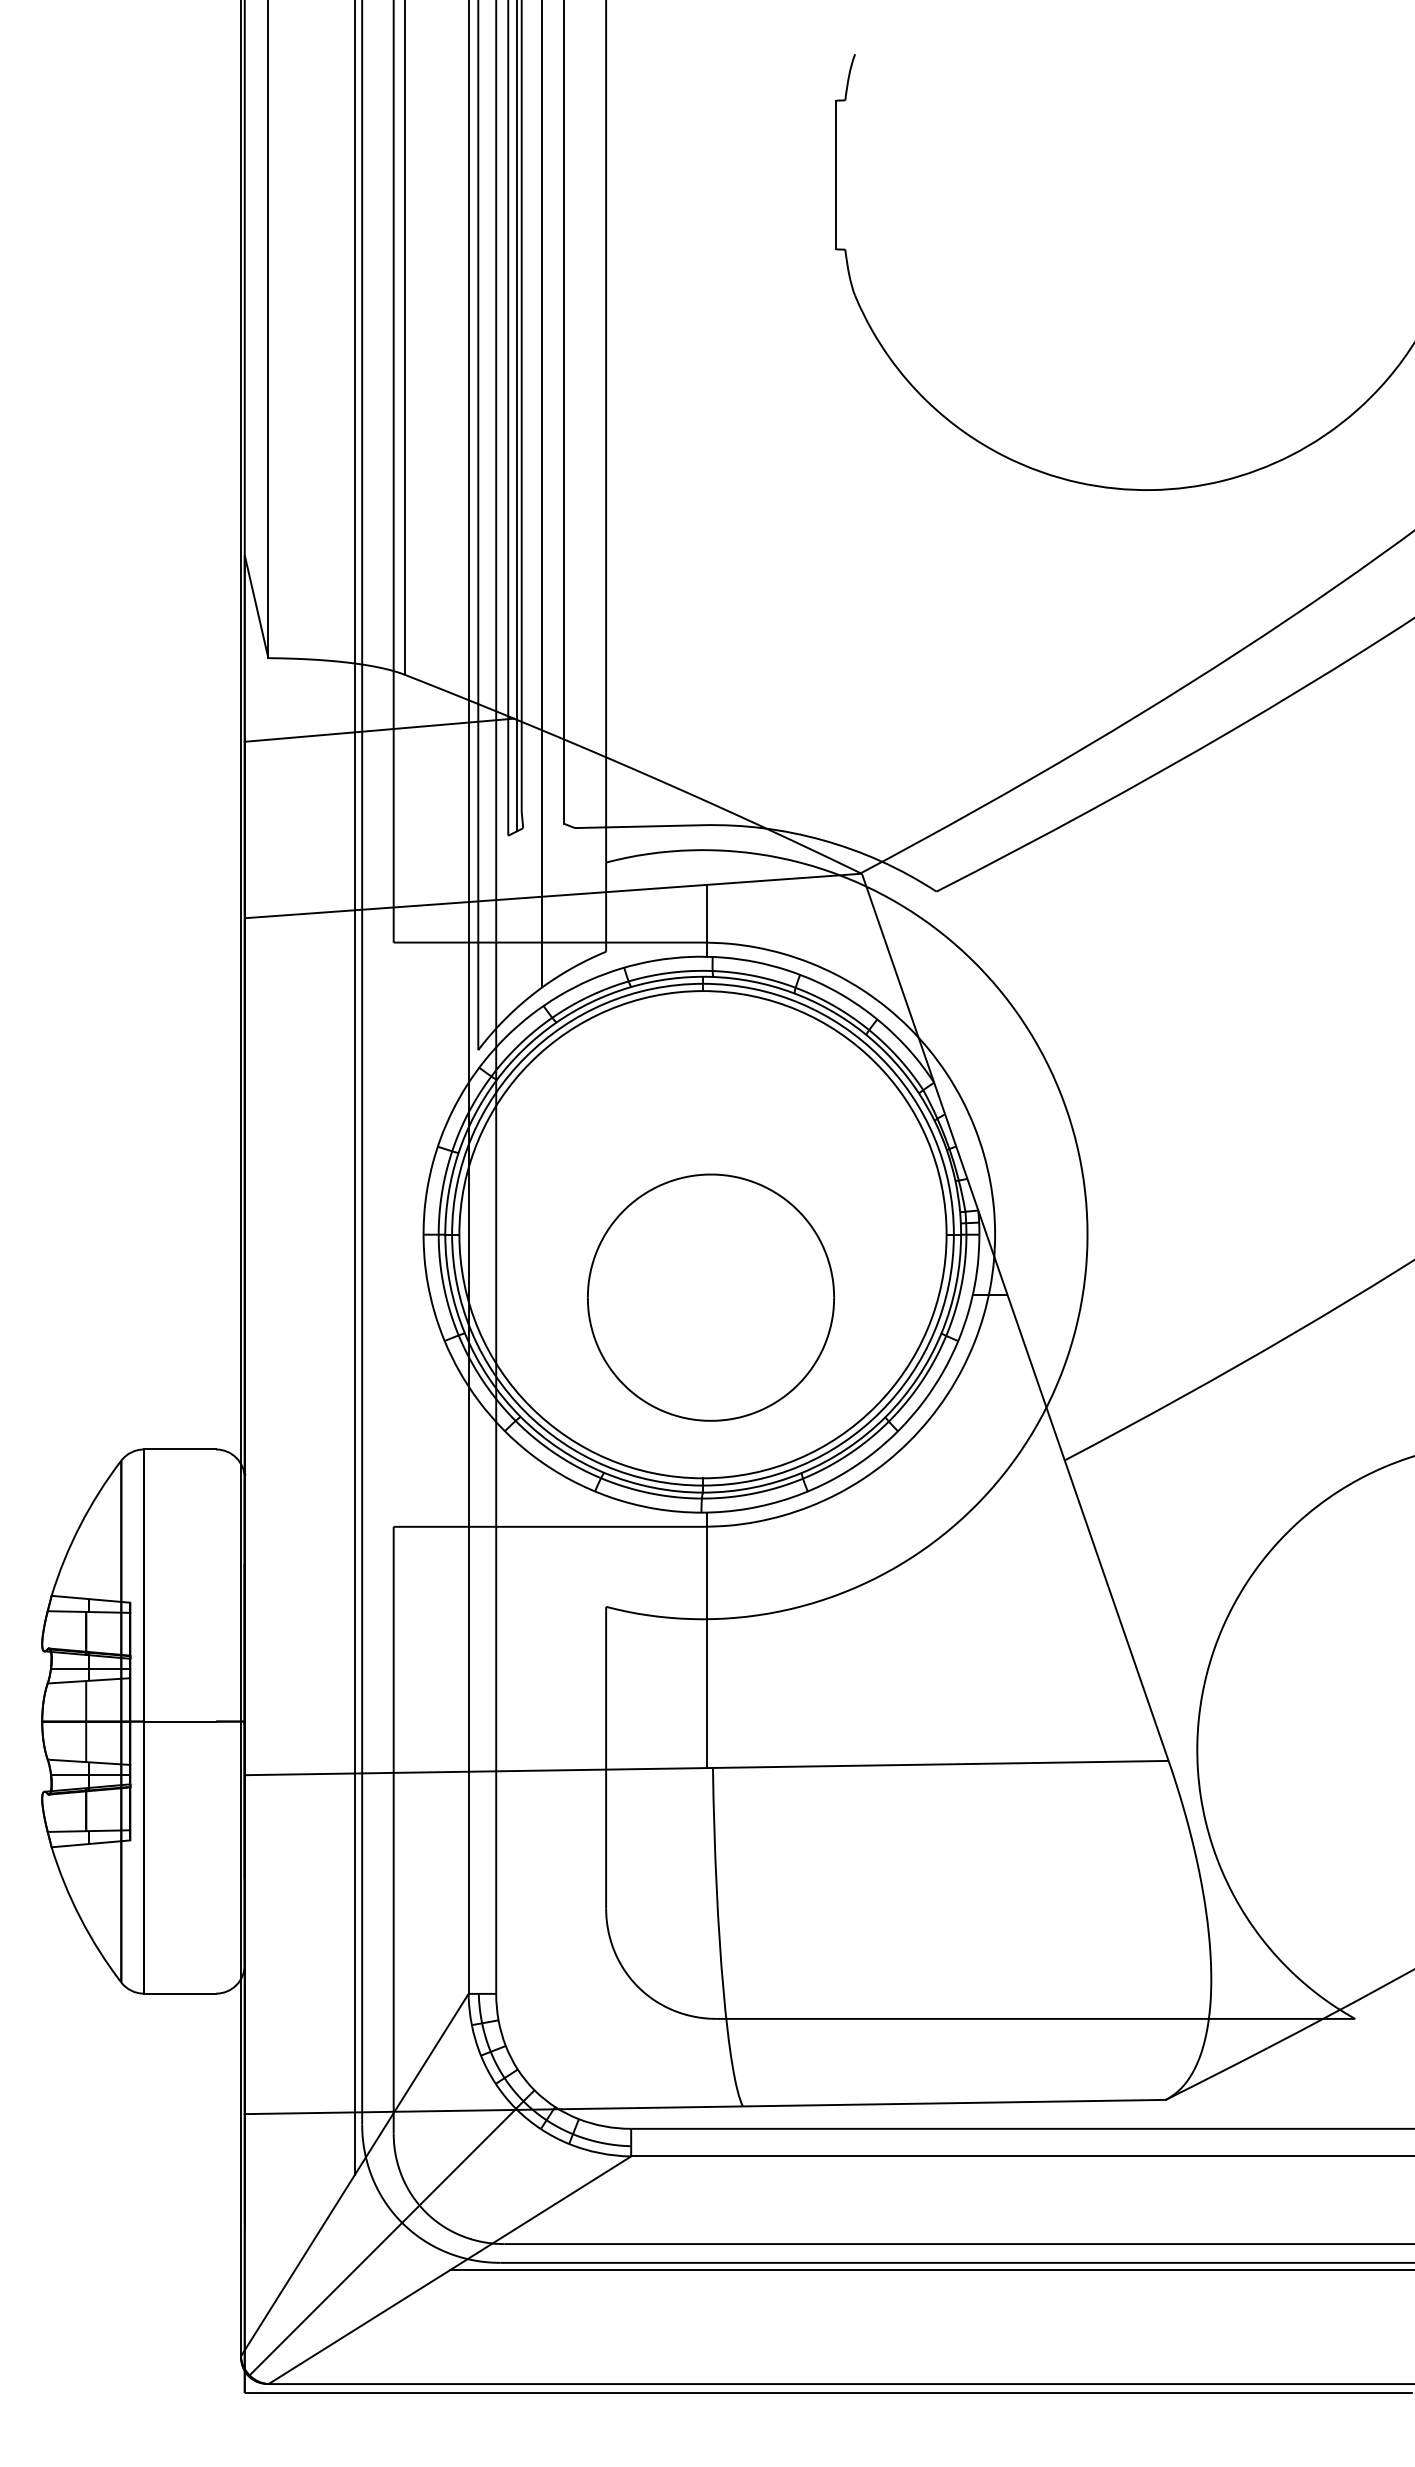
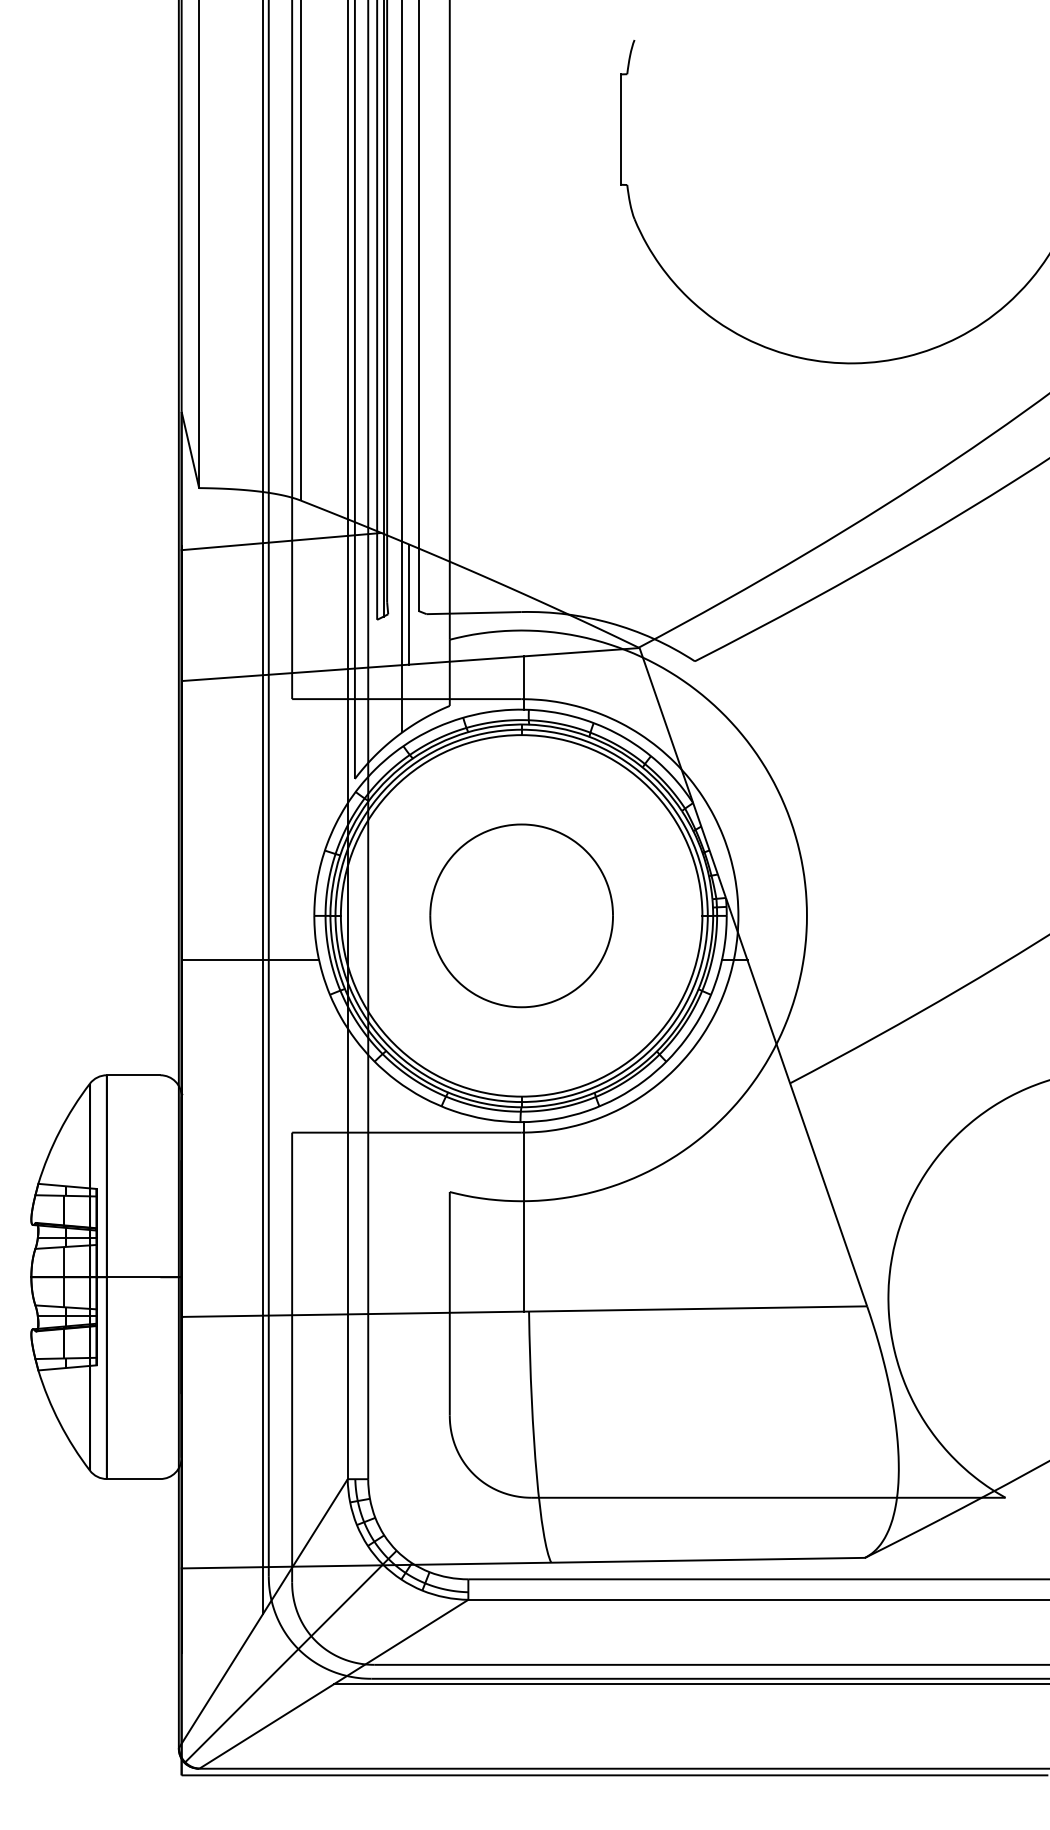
line: (551, 815) -> (409, 604), added
line: (337, 1294) -> (250, 960), added
part: (710, 1297) -> (521, 915), moved

